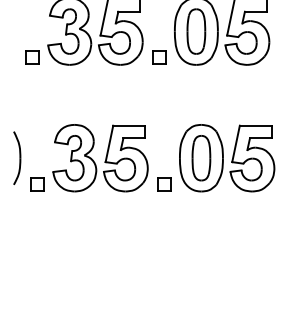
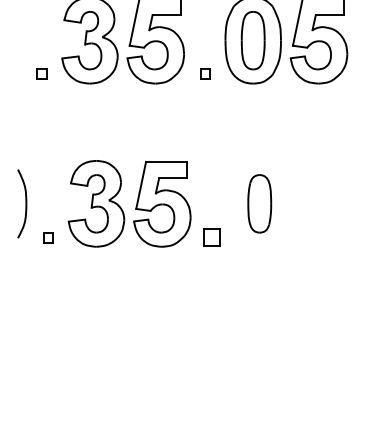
part: (32, 57) -> (41, 74), size x0.6
part: (159, 57) -> (205, 74), size x0.6
part: (227, 158) -> (293, 204), removed
part: (37, 184) -> (48, 237), size x0.6

